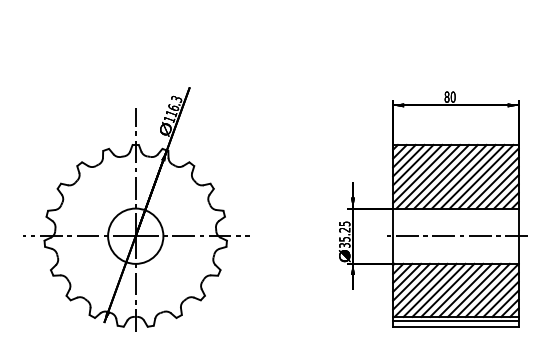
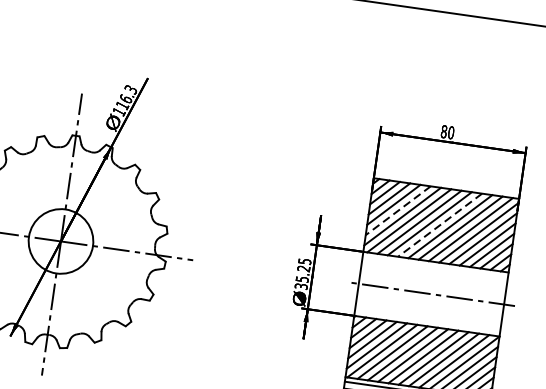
line: (417, 169) -> (397, 210), solid -> dashed
line: (454, 176) -> (439, 224), solid -> dashed

